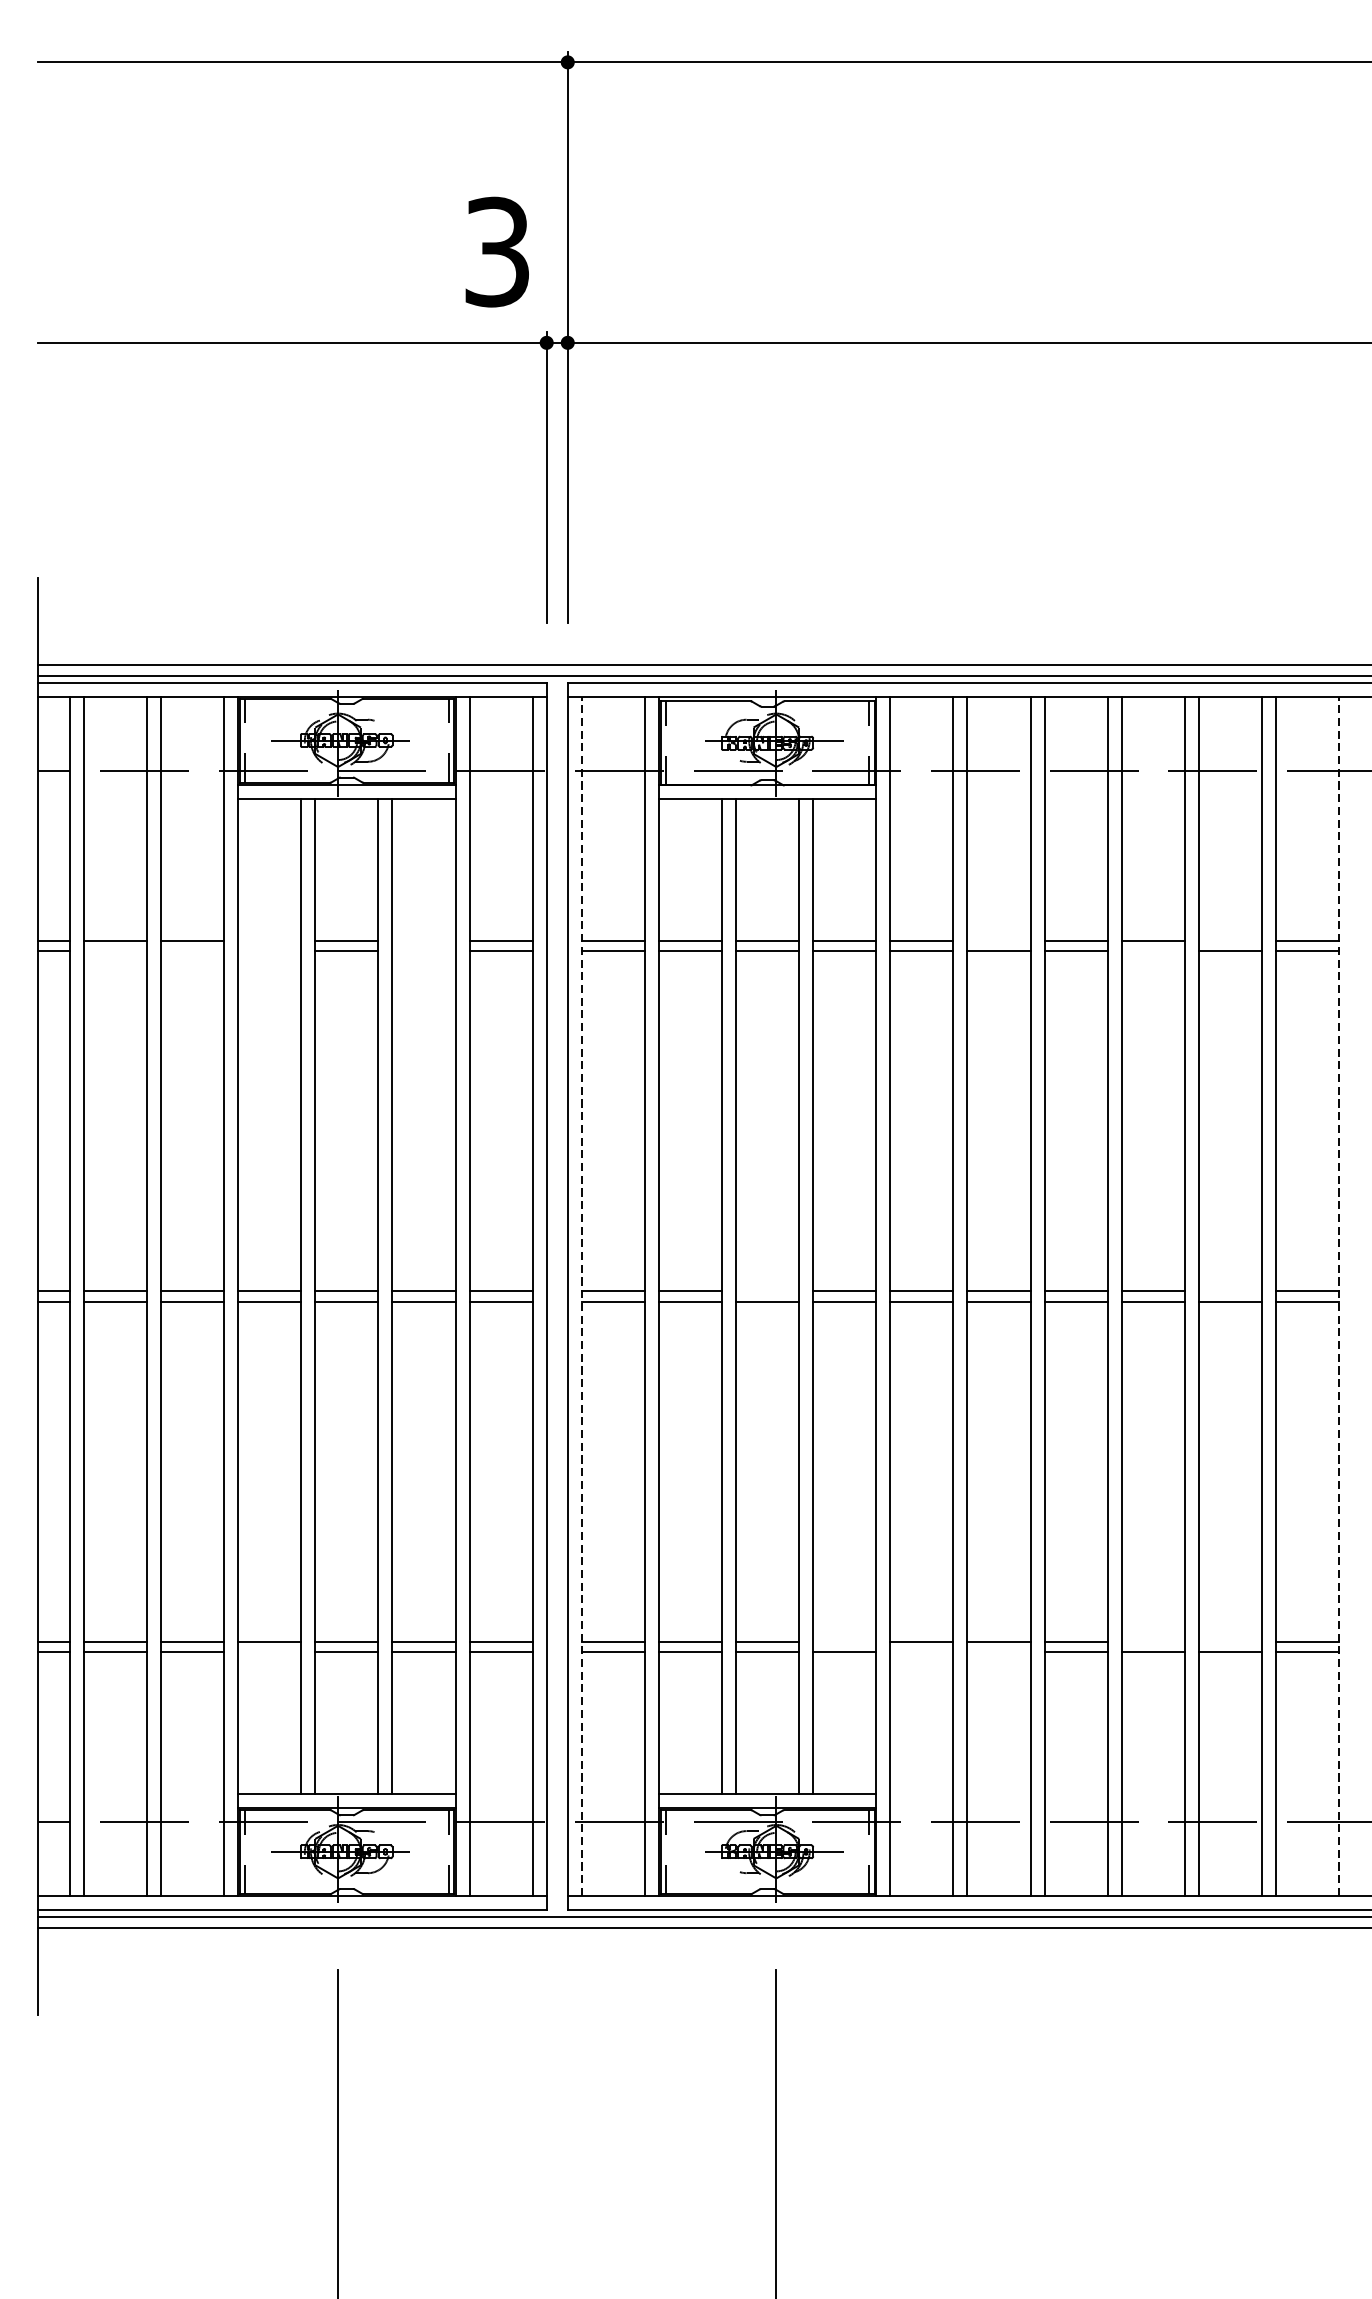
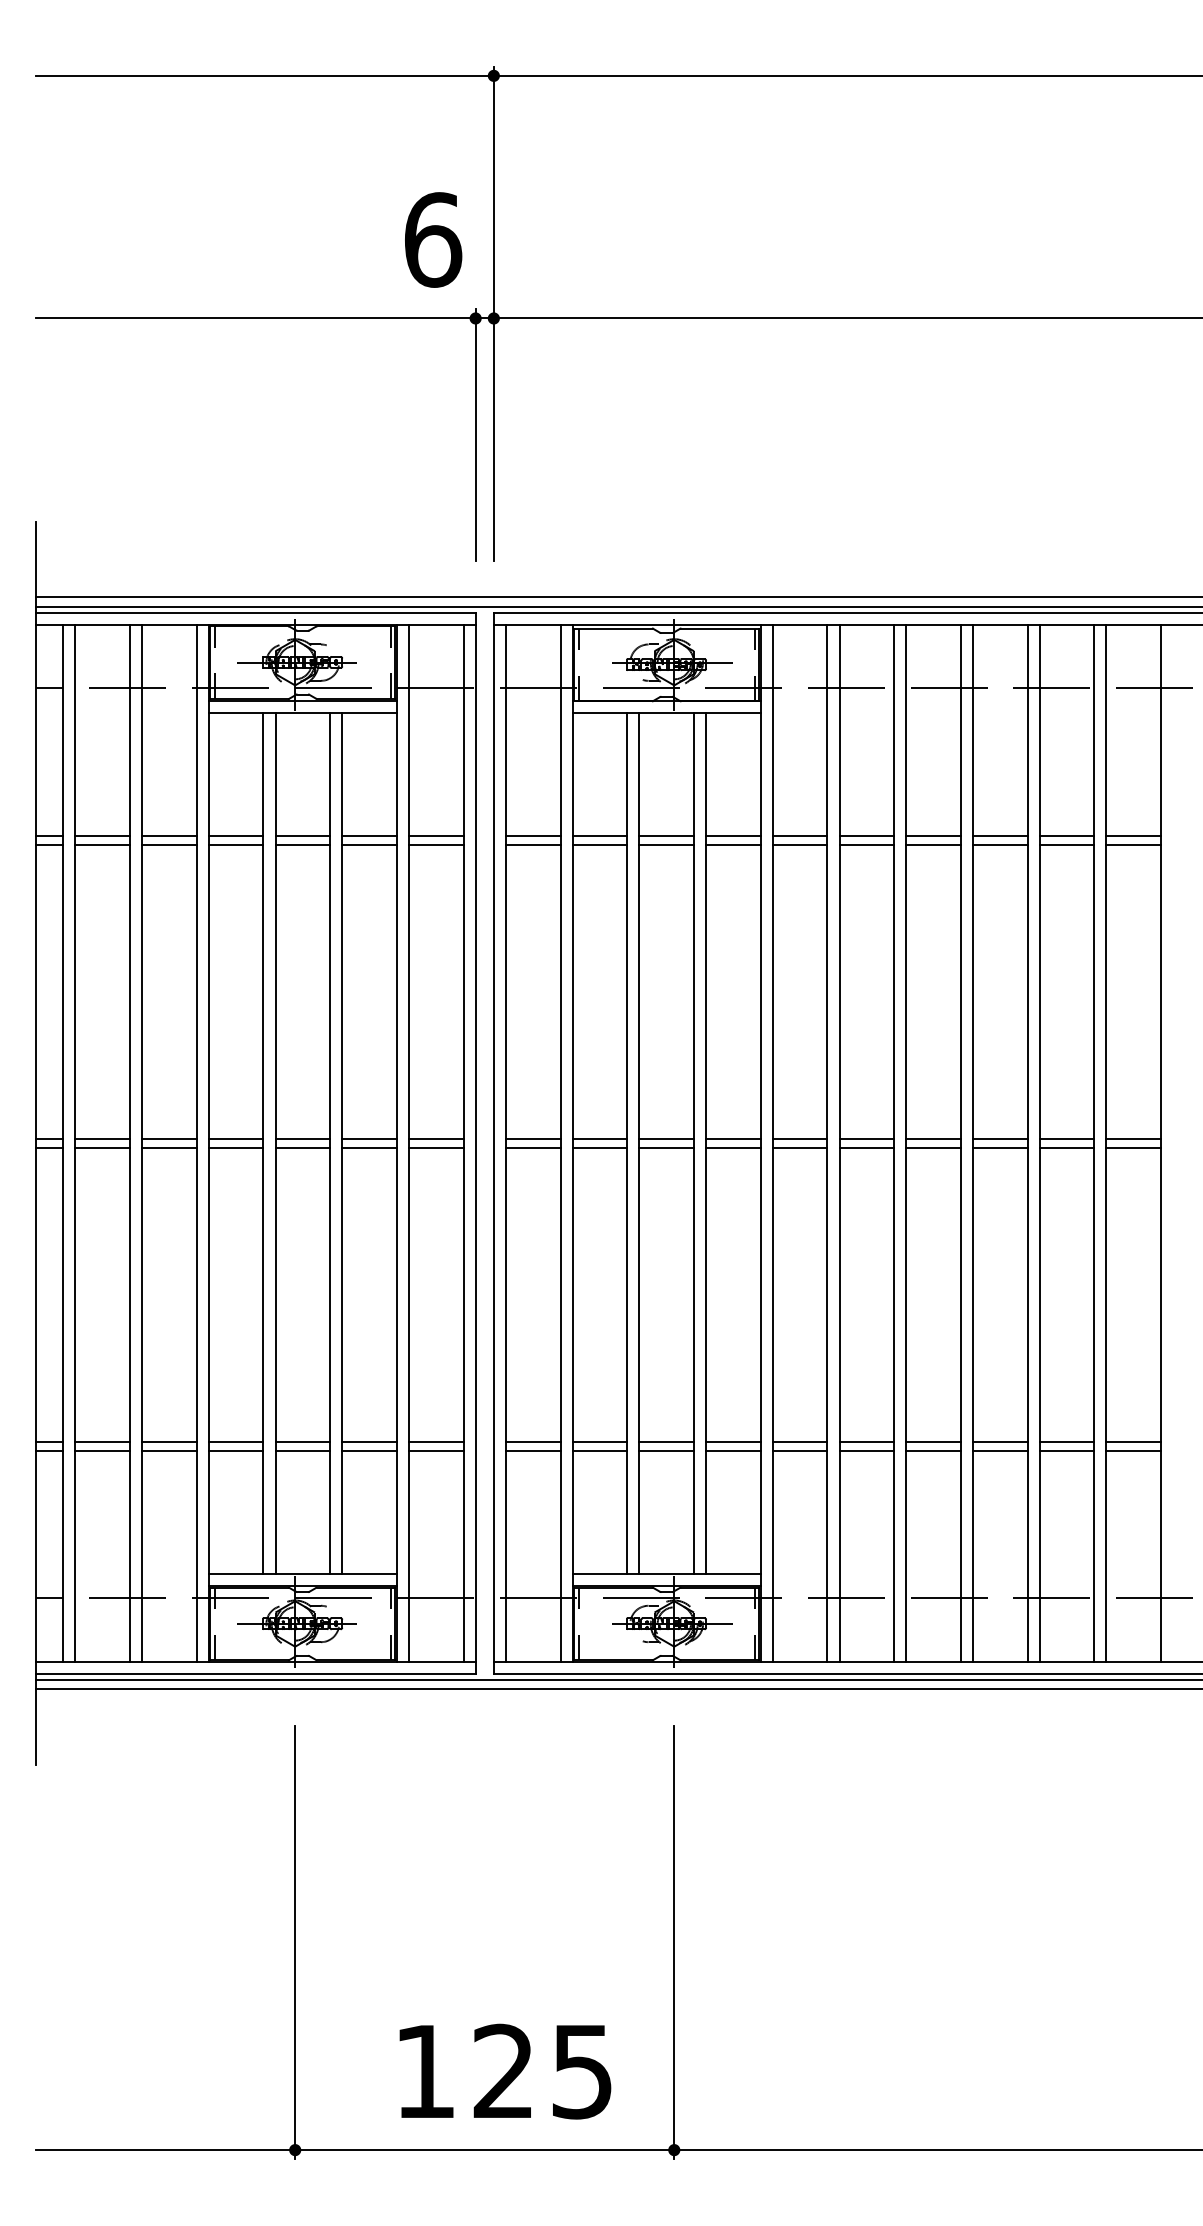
text: (497, 251) -> (433, 239), 3 -> 6
line: (269, 940) -> (235, 835), added
line: (424, 940) -> (369, 835), added
line: (998, 940) -> (866, 835), added
line: (1229, 940) -> (1066, 835), added
line: (115, 950) -> (102, 844), added
line: (192, 950) -> (169, 844), added
line: (269, 950) -> (235, 844), added
line: (424, 950) -> (369, 844), added
line: (1152, 950) -> (999, 844), added
line: (767, 1290) -> (666, 1138), added
line: (1229, 1290) -> (1066, 1138), added
line: (581, 1296) -> (505, 1143), dashed -> solid
line: (1339, 1296) -> (1161, 1143), dashed -> solid
line: (844, 1642) -> (733, 1442), added
line: (1152, 1642) -> (999, 1442), added
line: (1229, 1642) -> (1066, 1442), added
line: (269, 1652) -> (235, 1451), added
line: (921, 1652) -> (799, 1451), added
line: (998, 1652) -> (866, 1451), added

